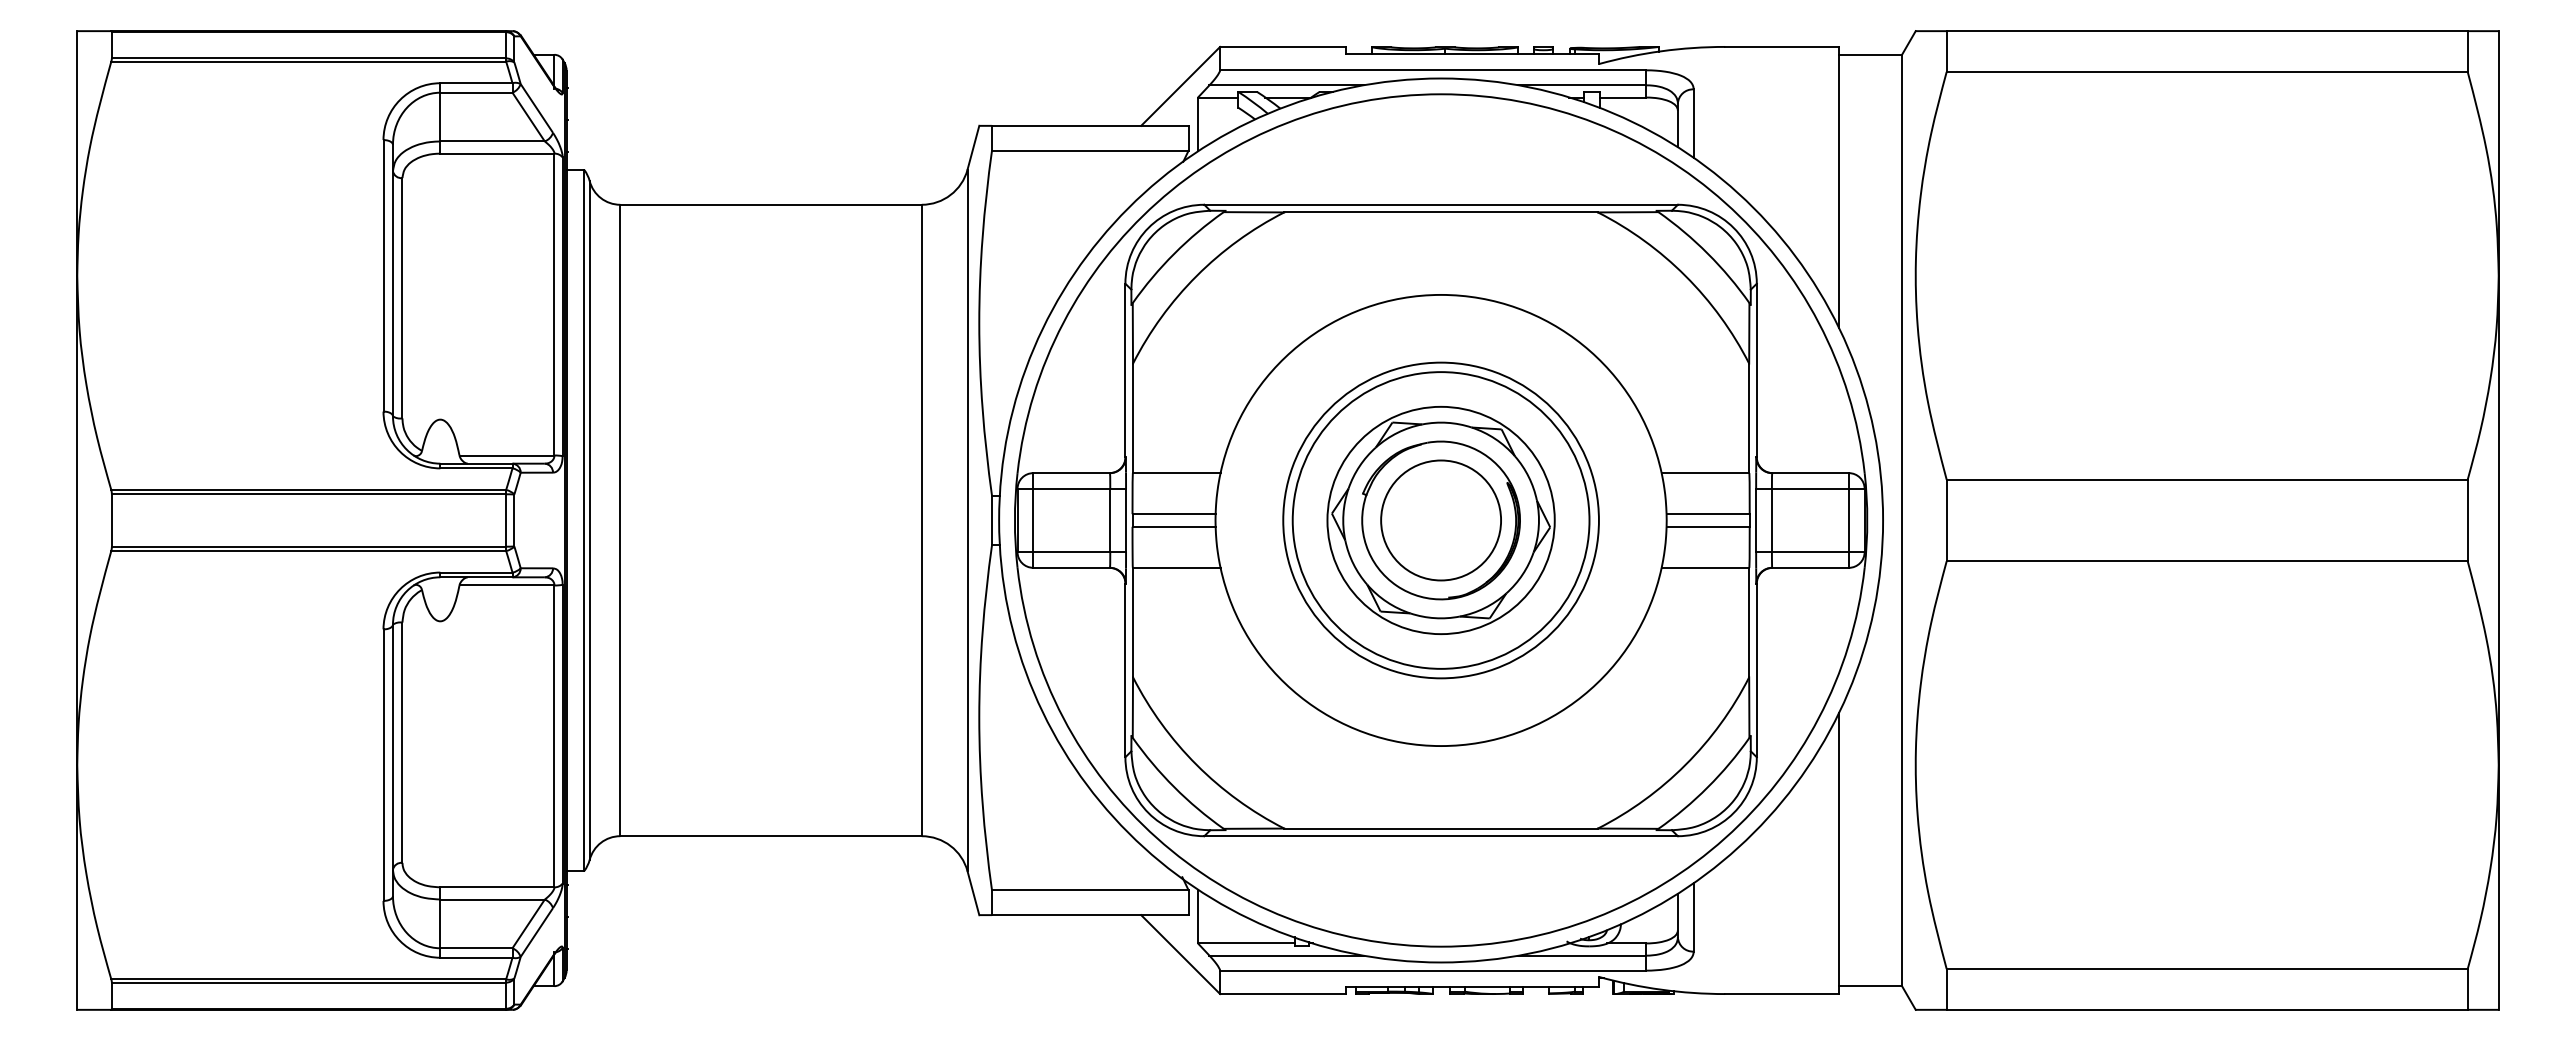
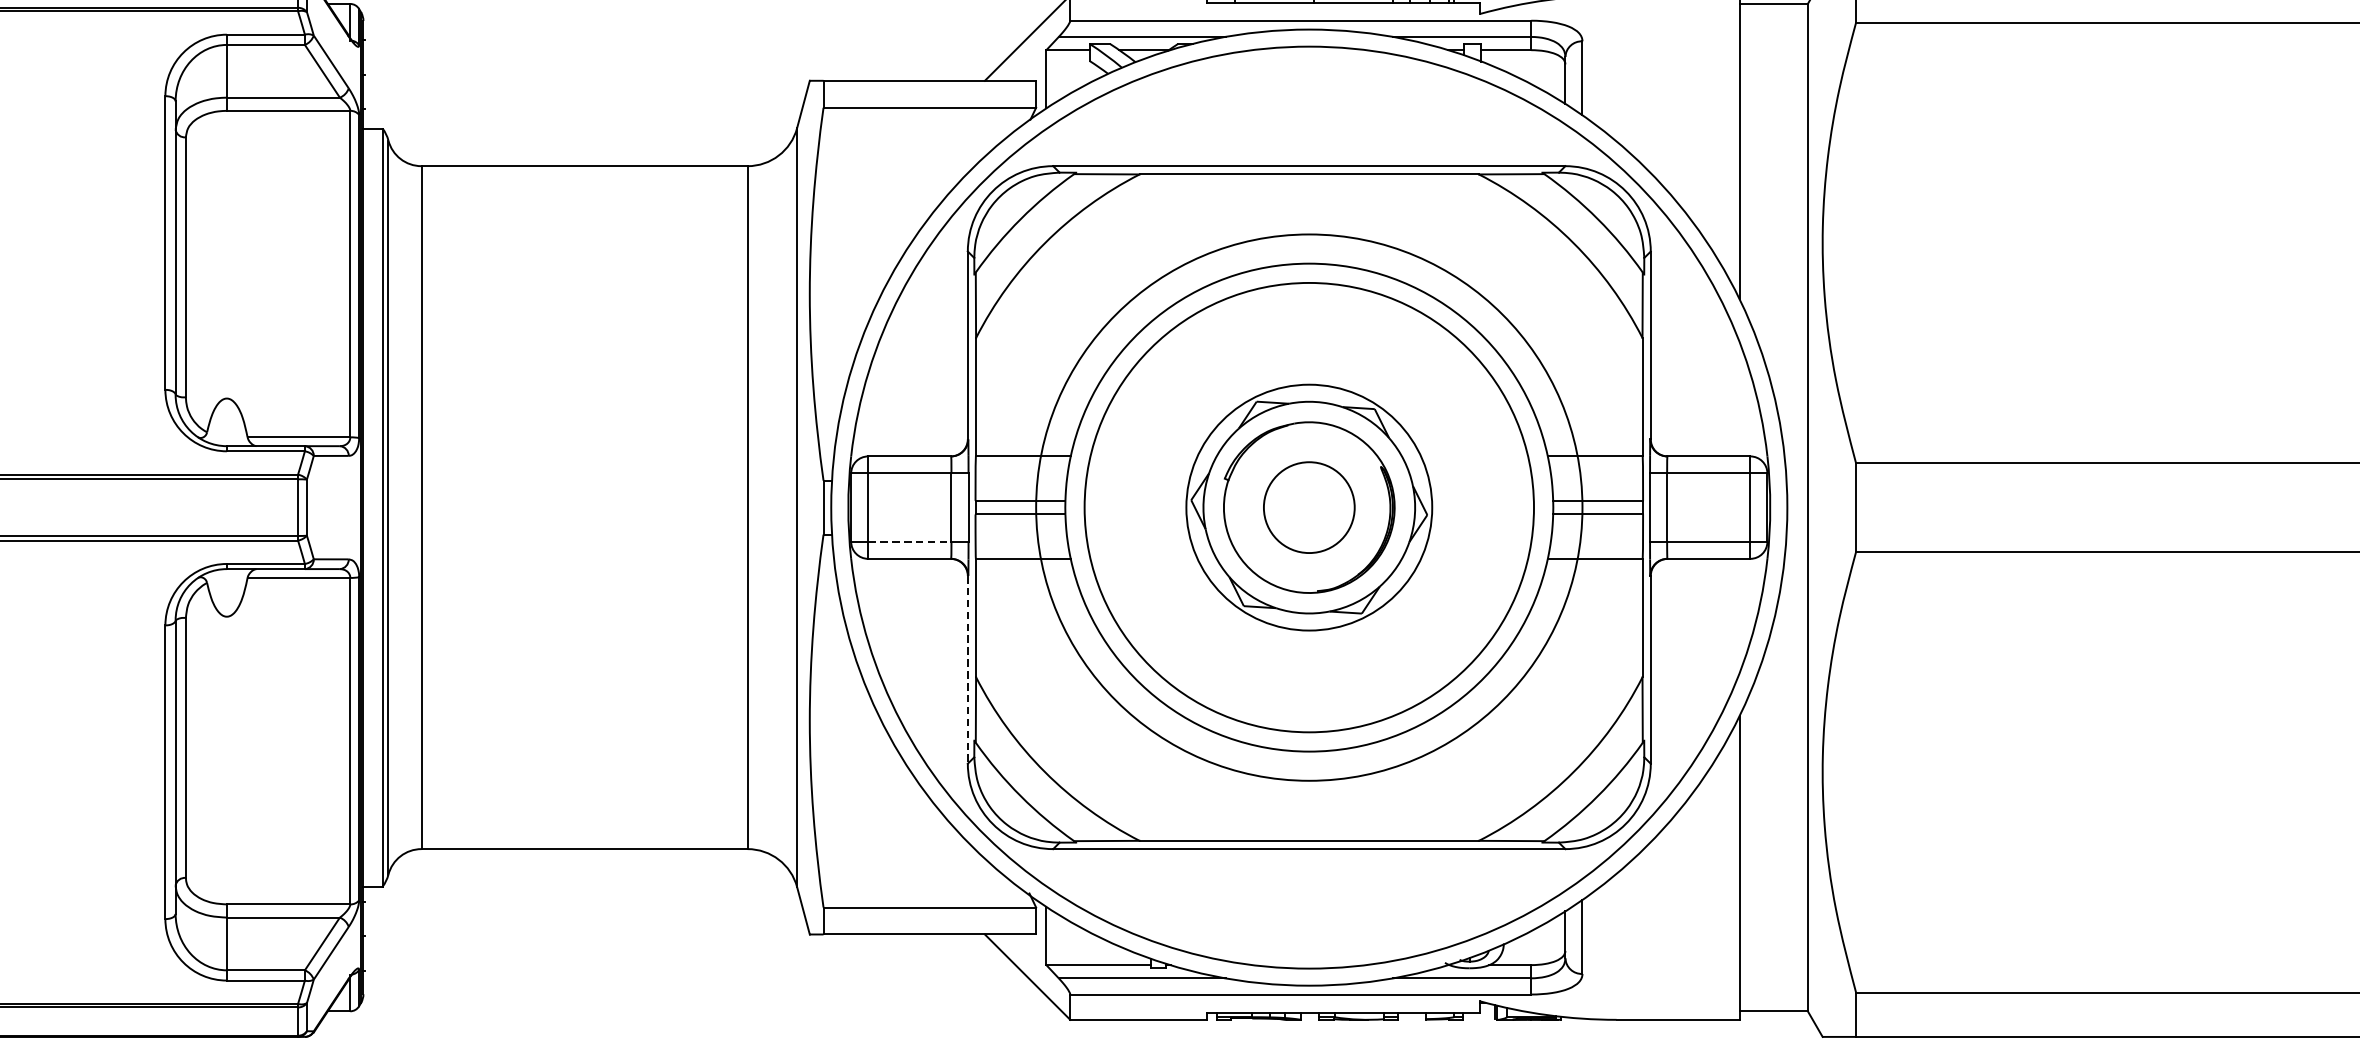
circle: (1440, 520) -> (1308, 507), size x1.4
circle: (1440, 520) -> (1308, 507), size x1.6
circle: (1441, 520) -> (1309, 507), size x0.7
line: (1072, 552) -> (910, 542), solid -> dashed
line: (1125, 670) -> (967, 669), solid -> dashed

